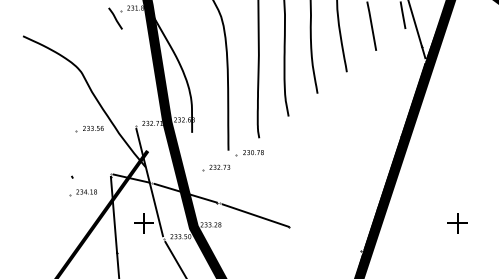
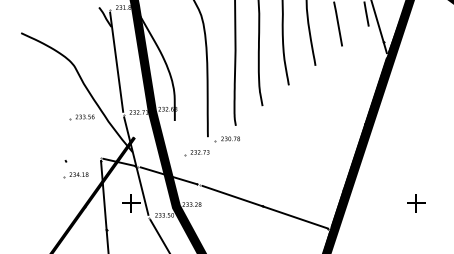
line: (127, 67) -> (116, 61), added
line: (324, 239) -> (295, 217), added

